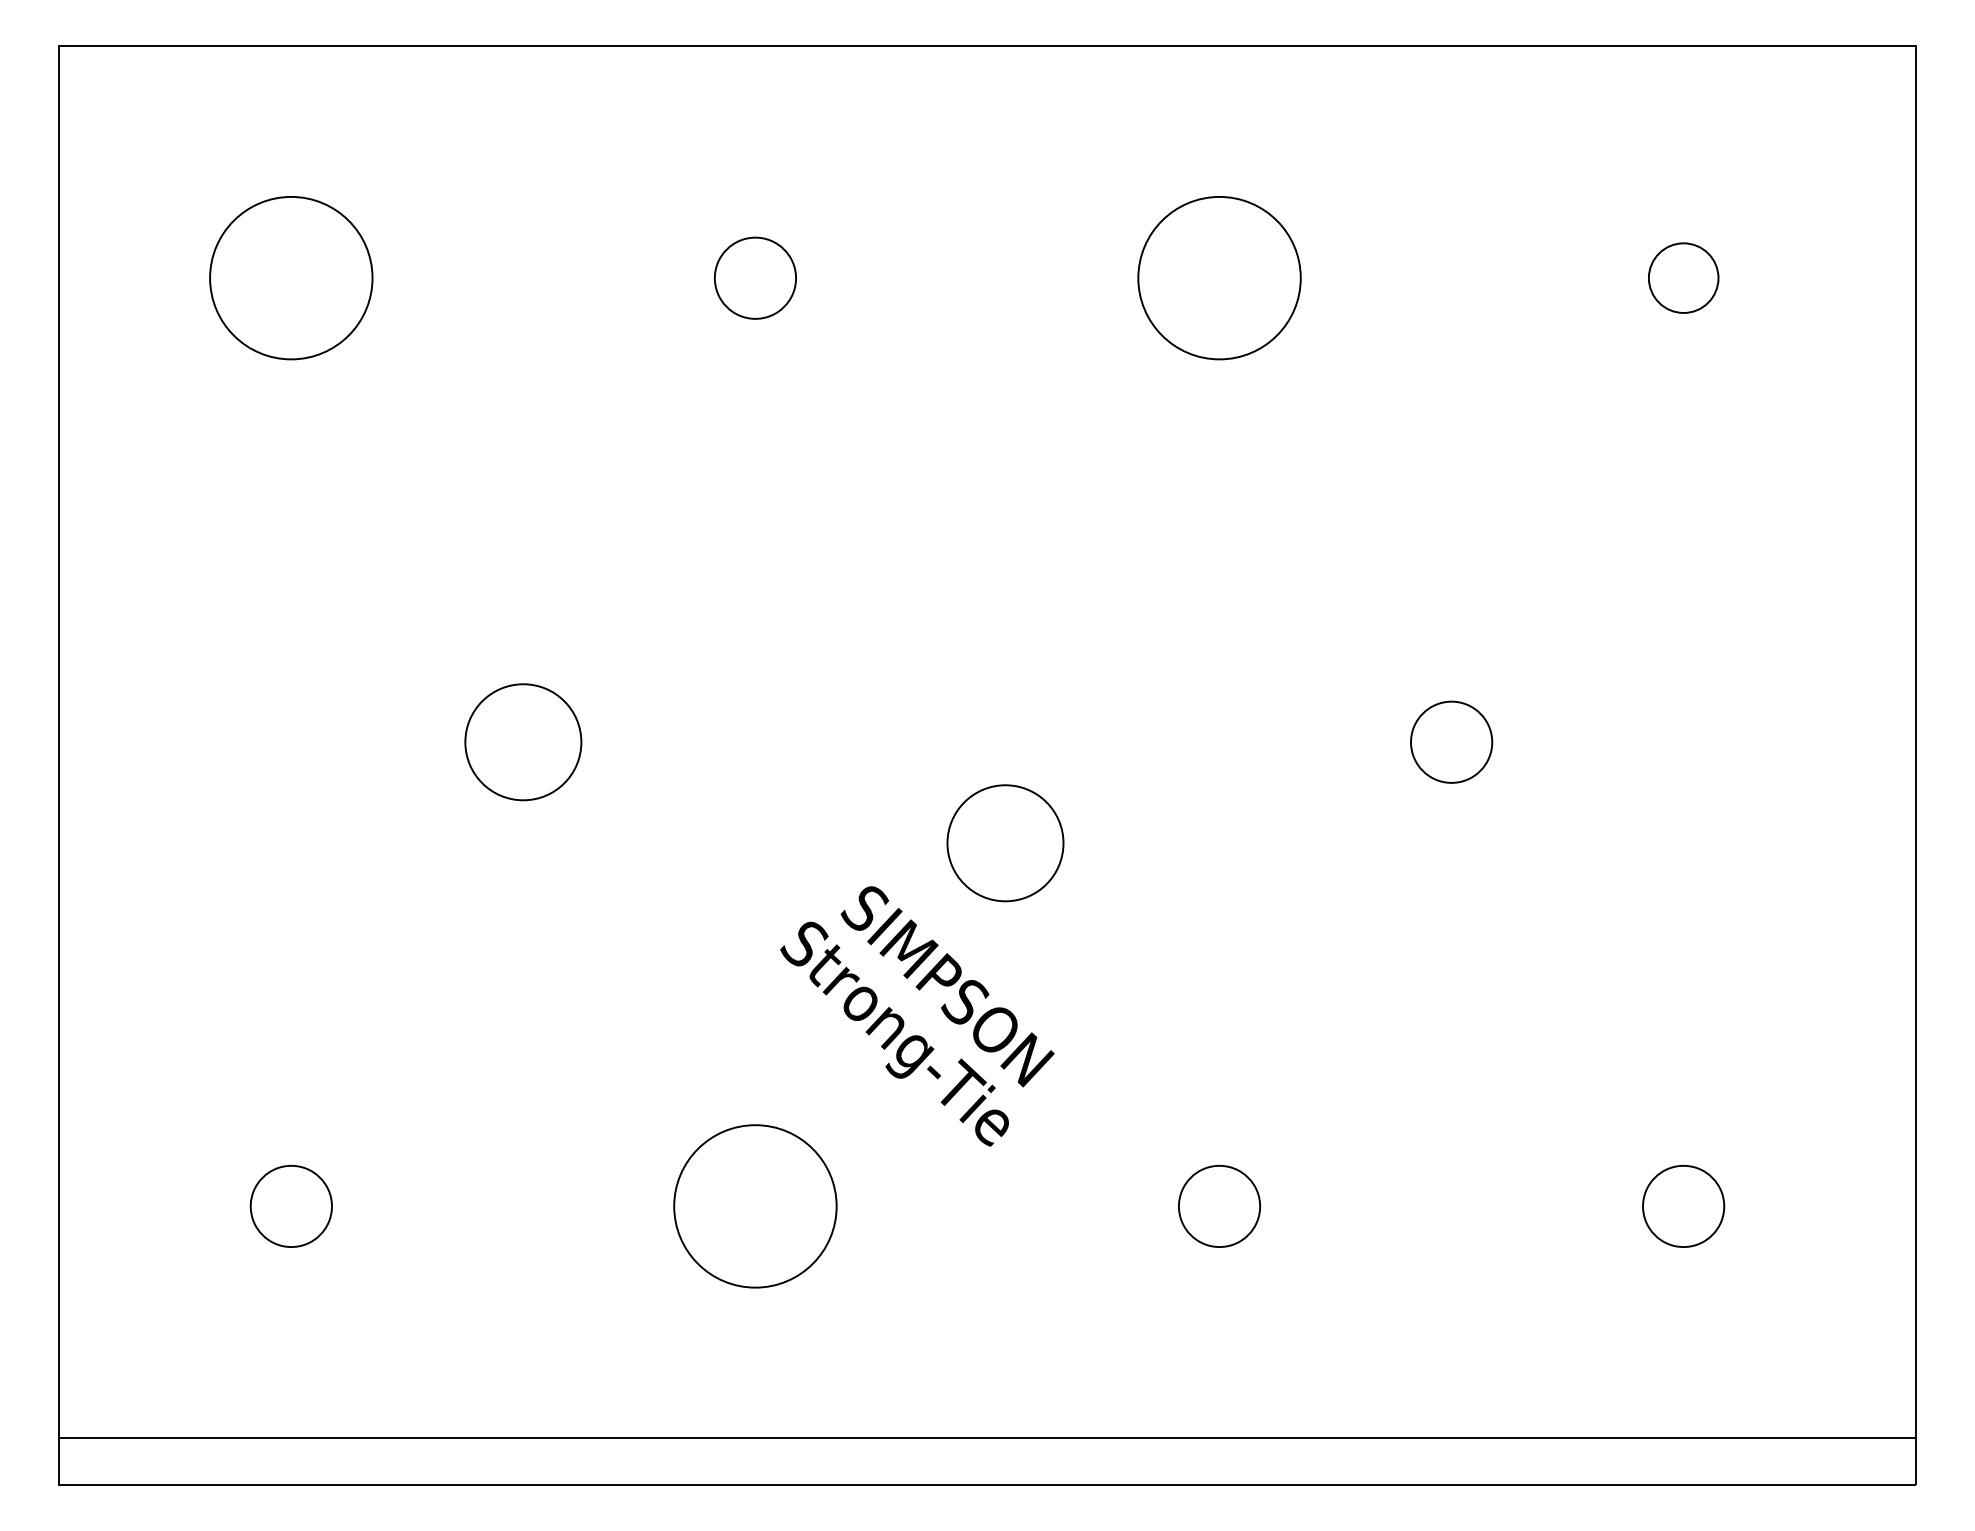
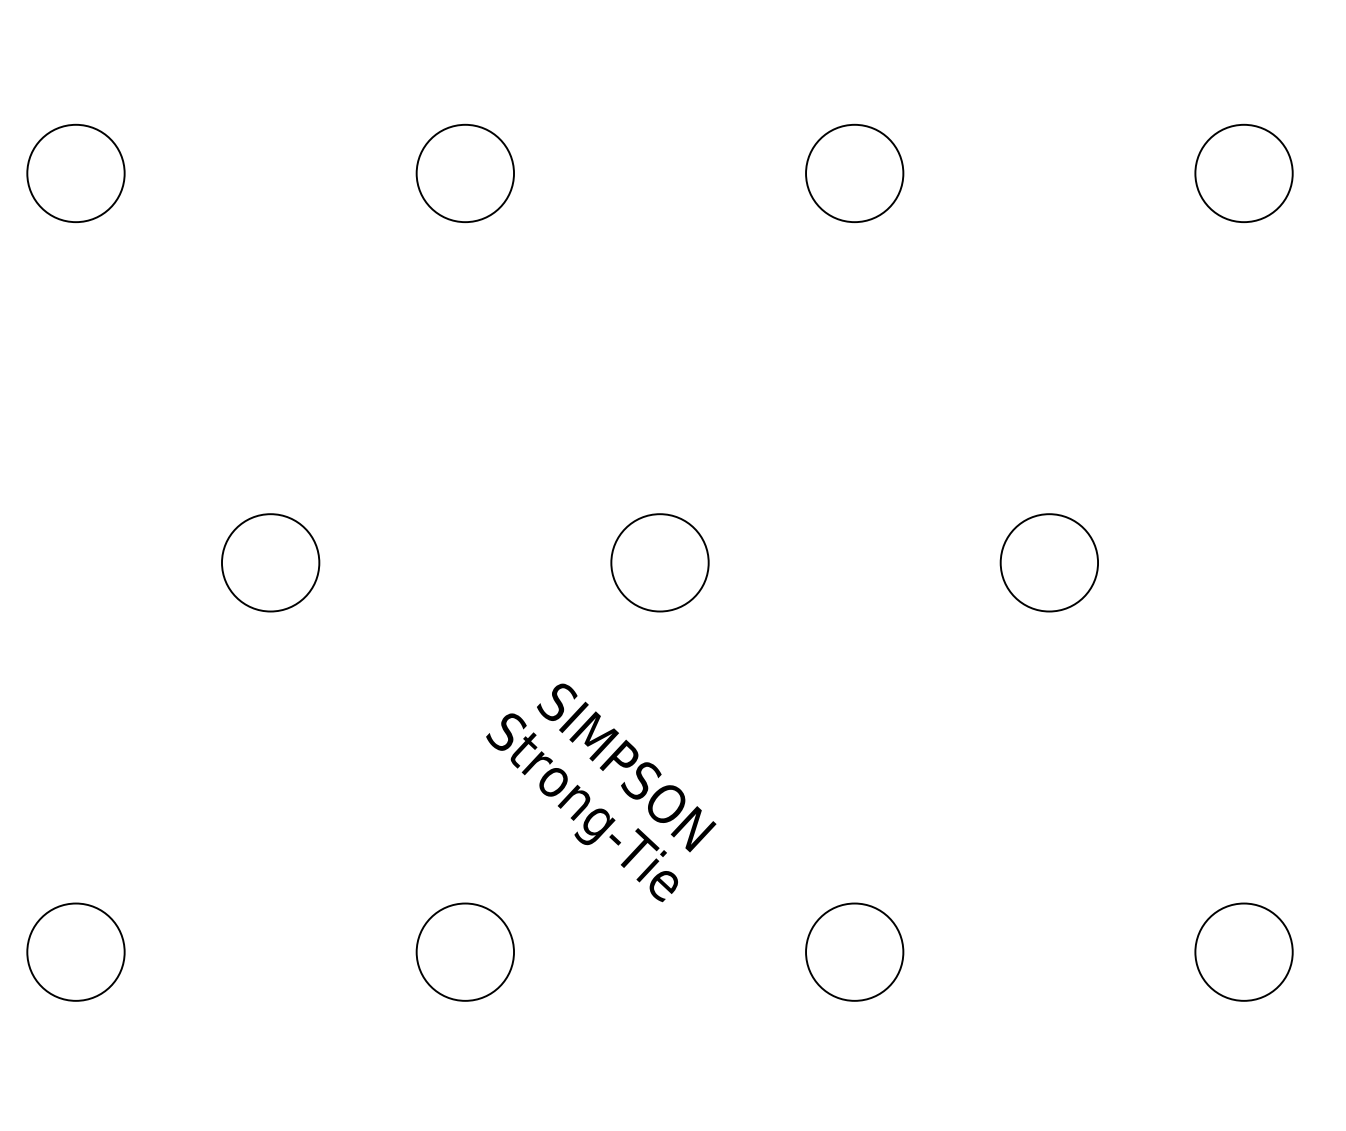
circle: (291, 278) -> (76, 173), size x0.71
circle: (755, 278) -> (465, 173), size x1.43
circle: (1219, 278) -> (854, 173), size x0.71
circle: (1683, 278) -> (1243, 173), size x1.67
circle: (1451, 742) -> (1049, 563), size x1.43
circle: (1005, 843) -> (660, 563), moved
circle: (291, 1206) -> (76, 952), size x1.43
circle: (755, 1206) -> (465, 952), size x0.71
circle: (1219, 1206) -> (854, 952), size x1.43
circle: (1683, 1206) -> (1243, 952), size x1.43

